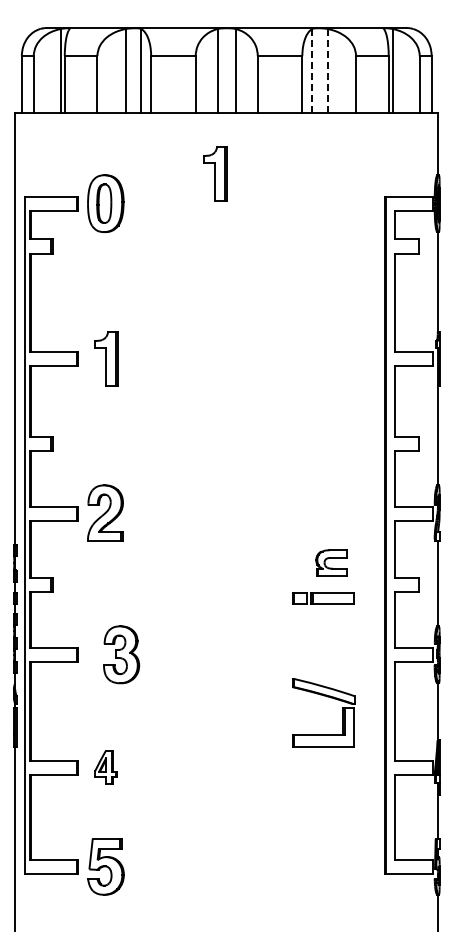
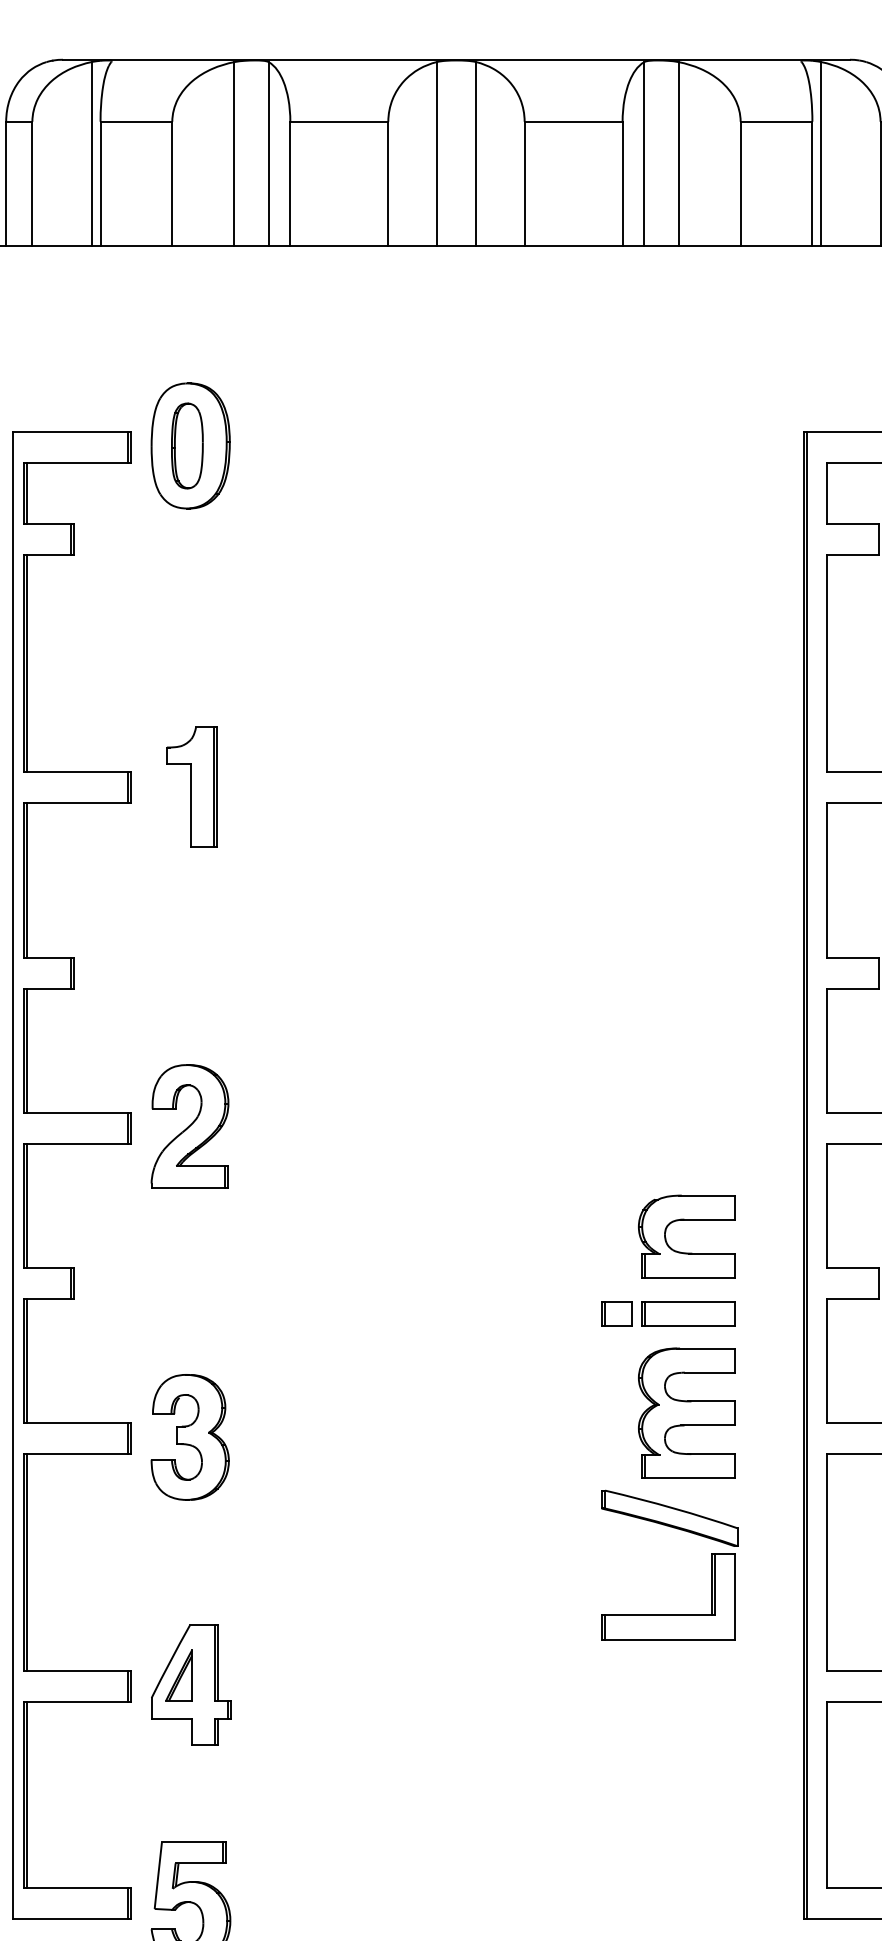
line: (312, 70) -> (644, 153), dashed -> solid
line: (327, 70) -> (677, 153), dashed -> solid
part: (215, 173) -> (431, 379), removed
part: (331, 562) -> (686, 1234), size x1.43
part: (331, 643) -> (686, 1412), added
part: (121, 654) -> (190, 1436), moved
part: (105, 767) -> (190, 1684), size x1.67

